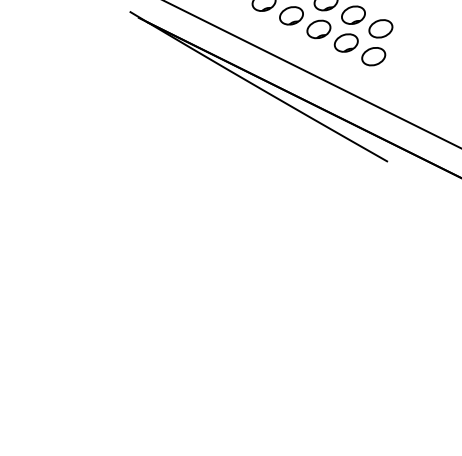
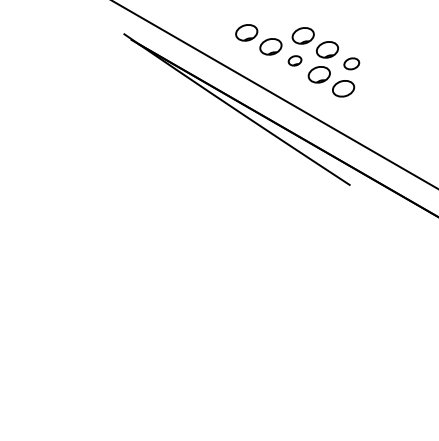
part: (380, 28) -> (351, 63), size x0.7
part: (318, 29) -> (294, 60), size x0.6

